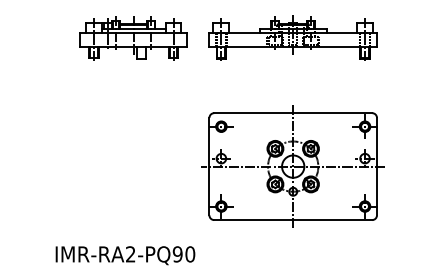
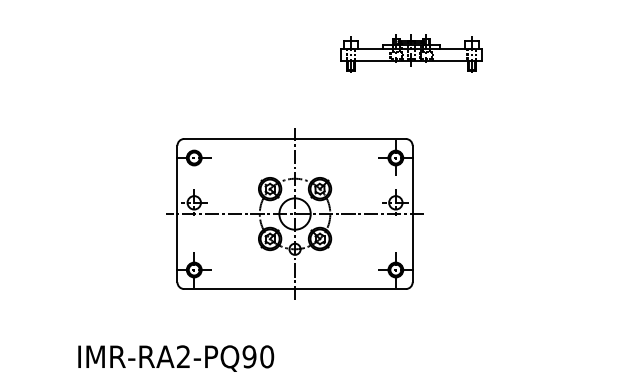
part: (292, 37) -> (410, 52), size x0.6
part: (133, 38) -> (187, 53), removed
part: (292, 166) -> (294, 213), moved

